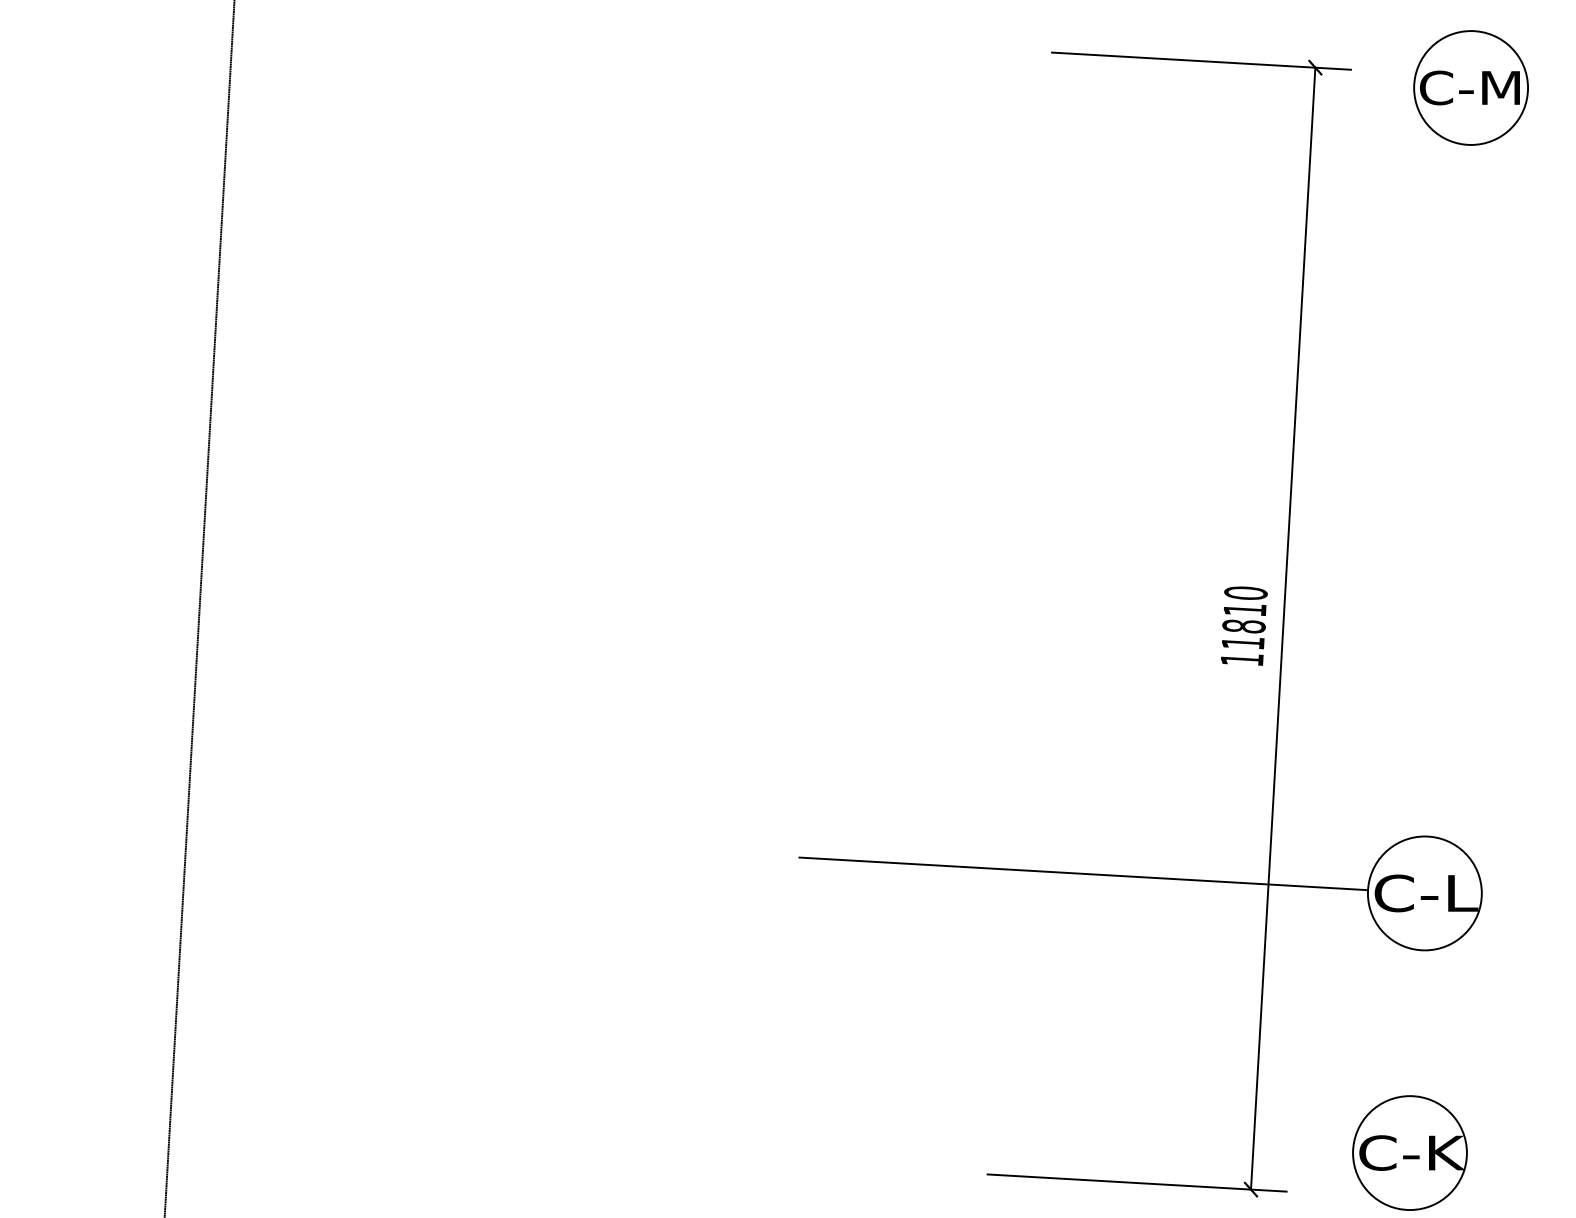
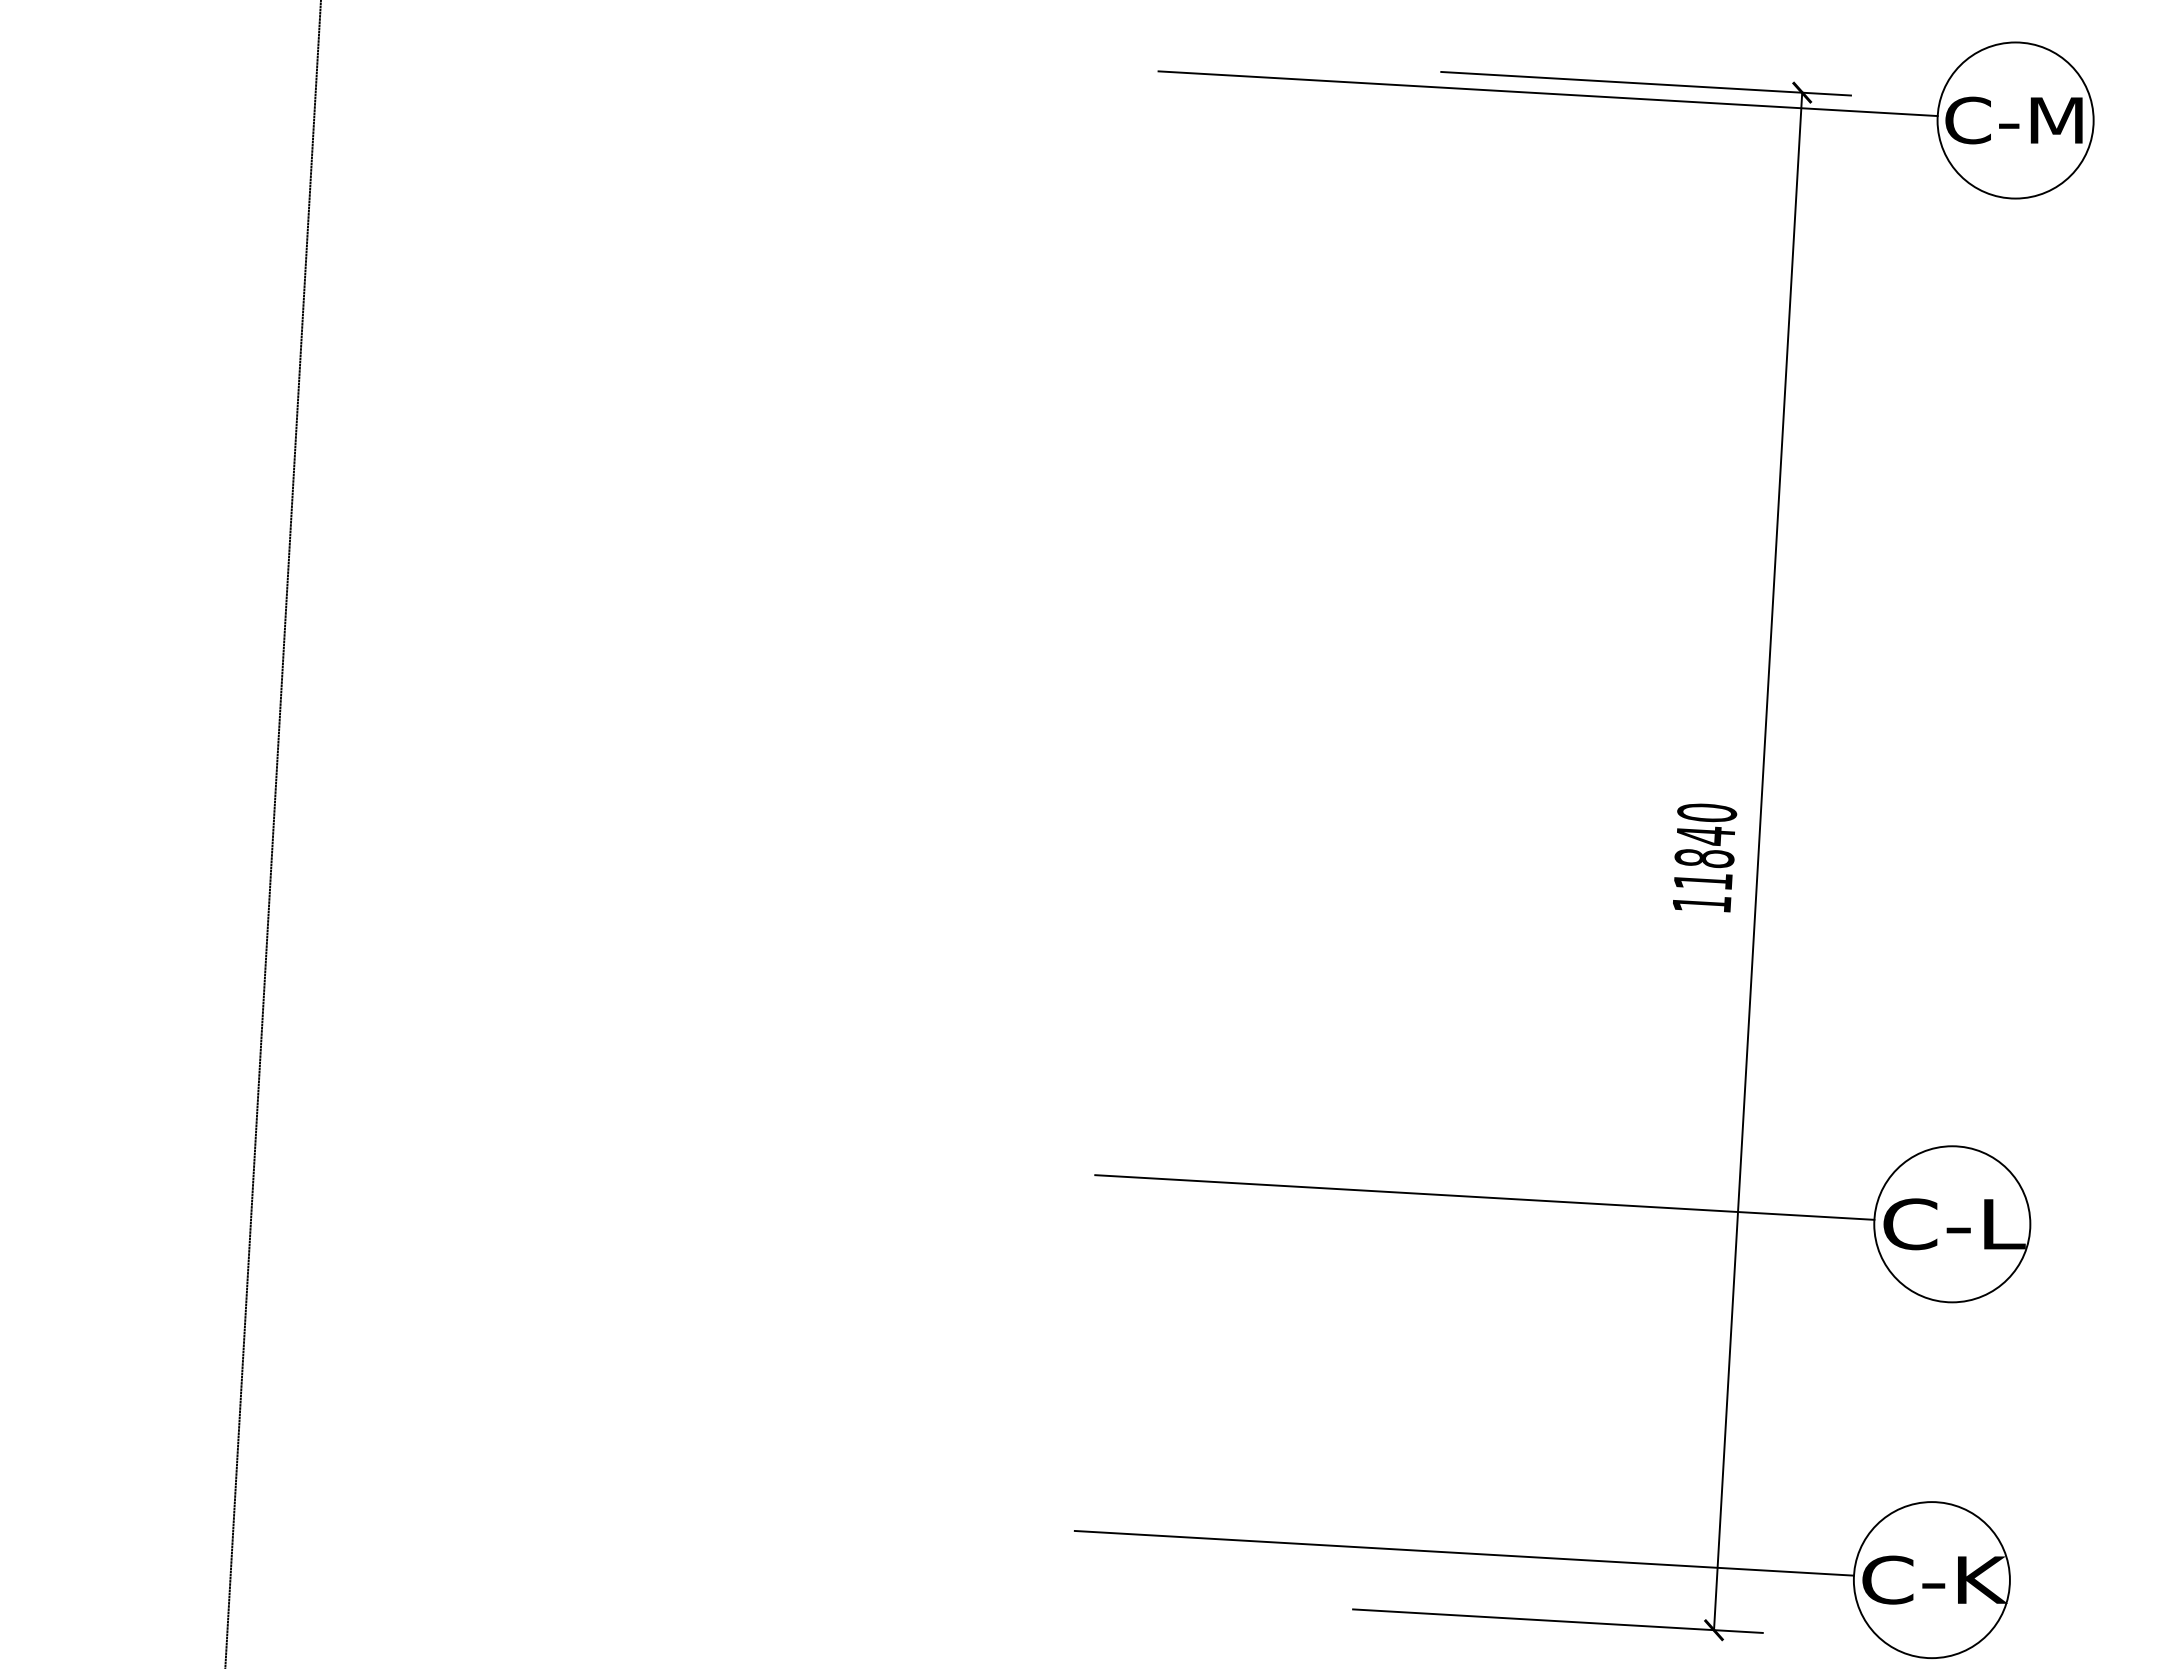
line: (1129, 68) -> (1547, 93), added
text: (1244, 609) -> (1705, 835), 11810 -> 11840
line: (1068, 1132) -> (1463, 1552), added

